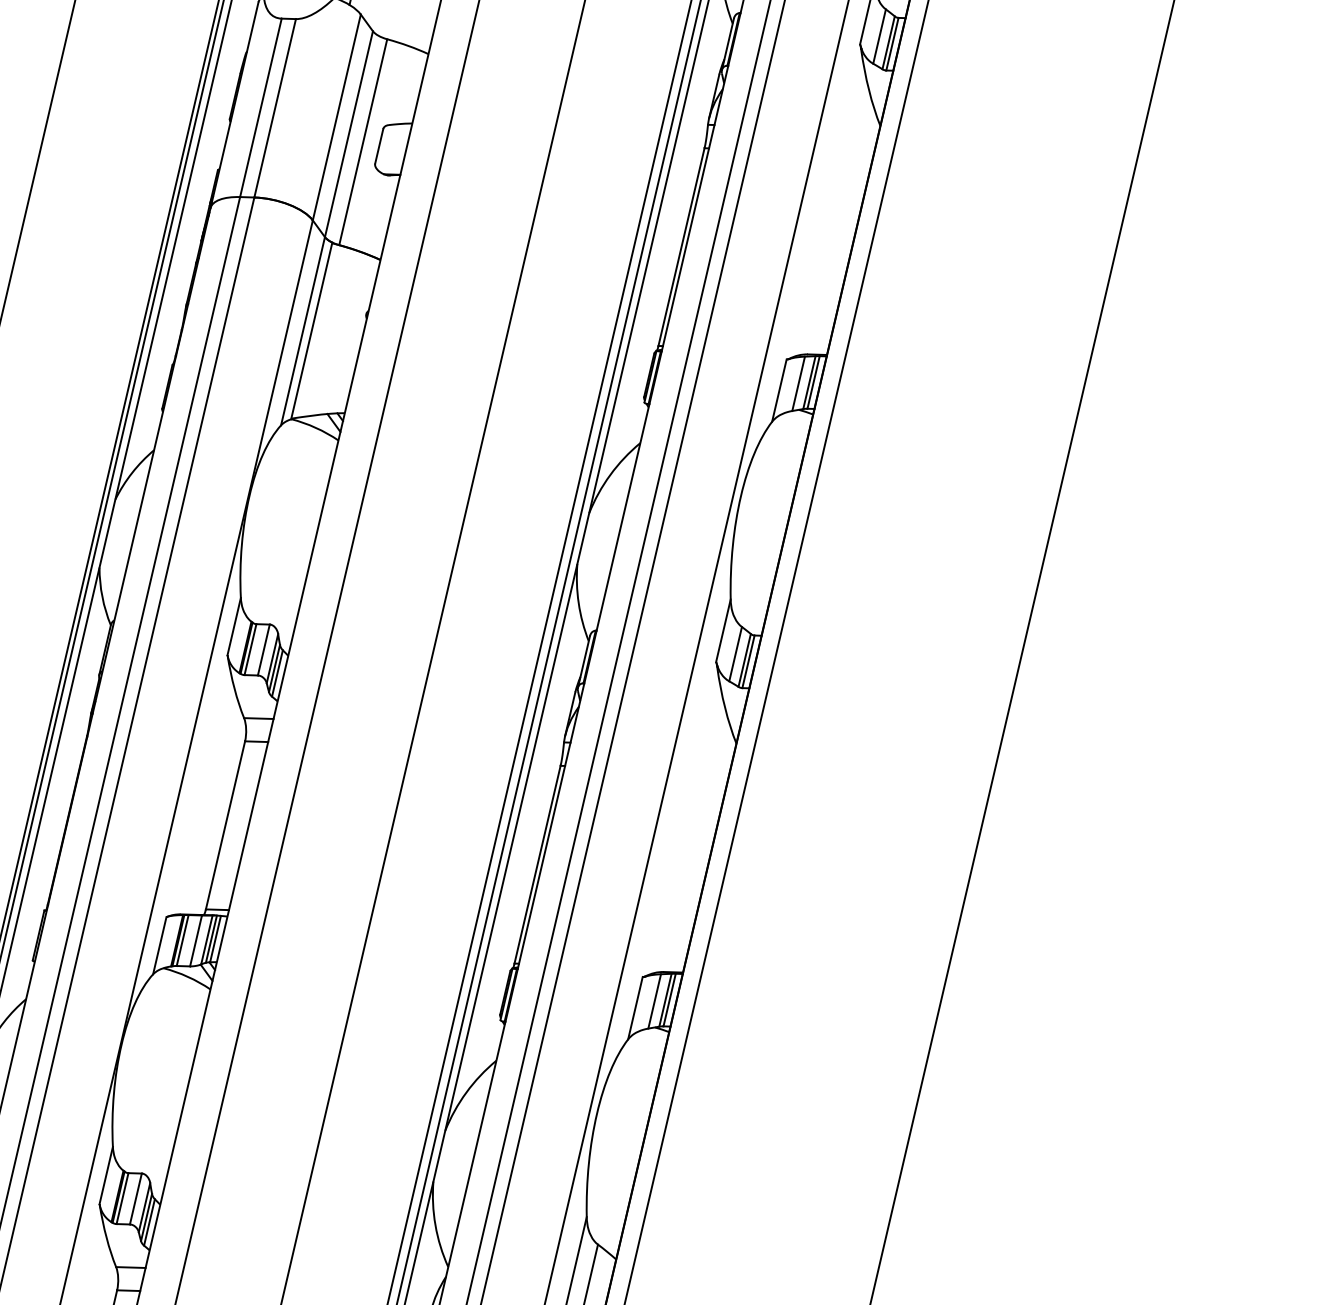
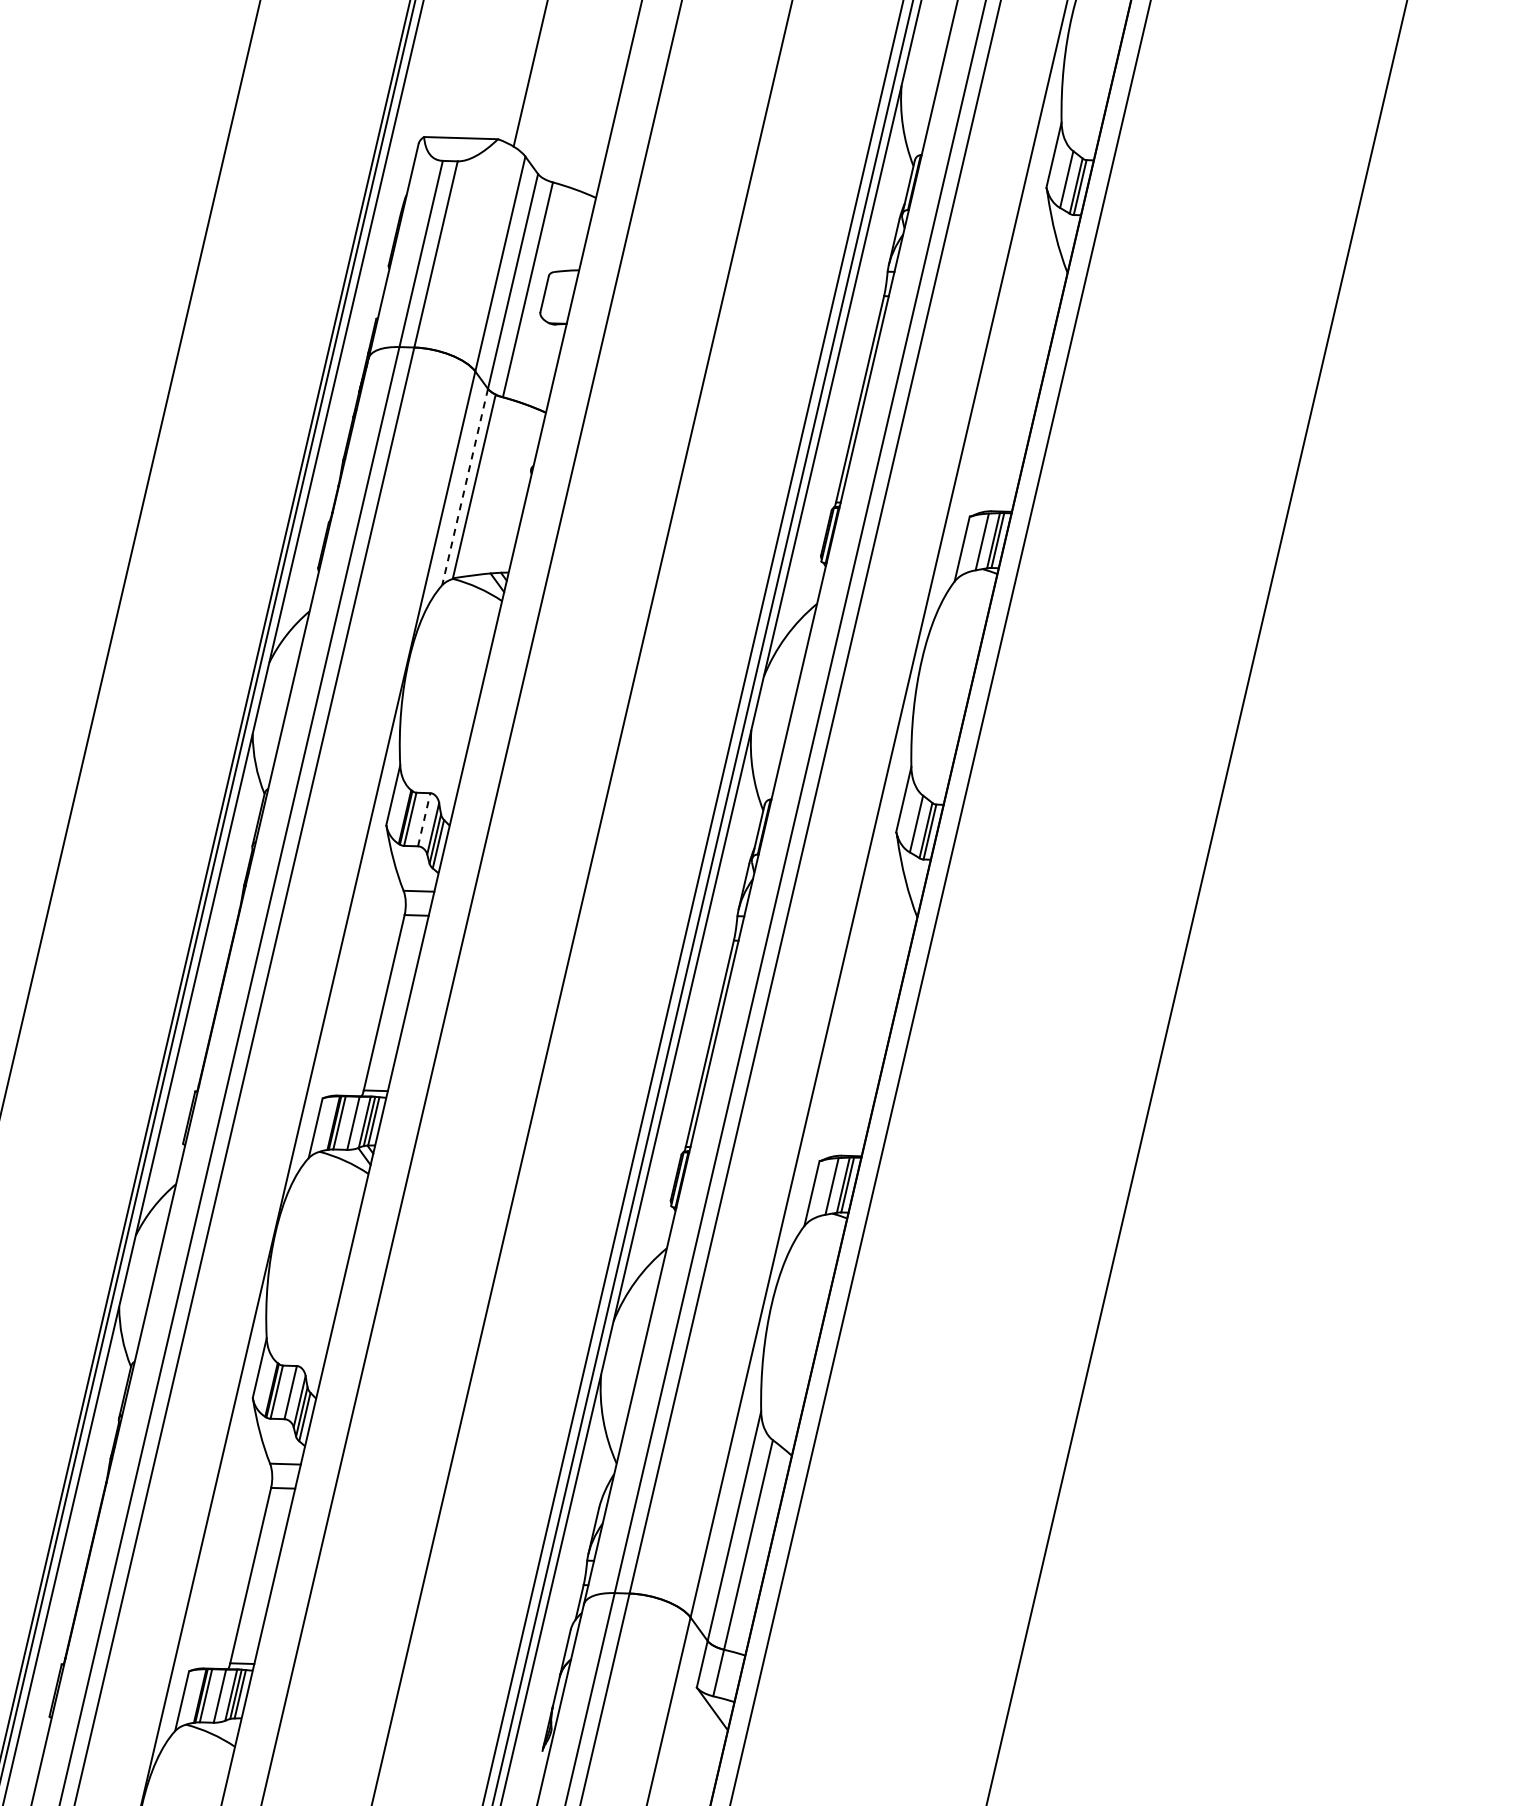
line: (303, 331) -> (465, 487), solid -> dashed
line: (264, 649) -> (424, 819), solid -> dashed

